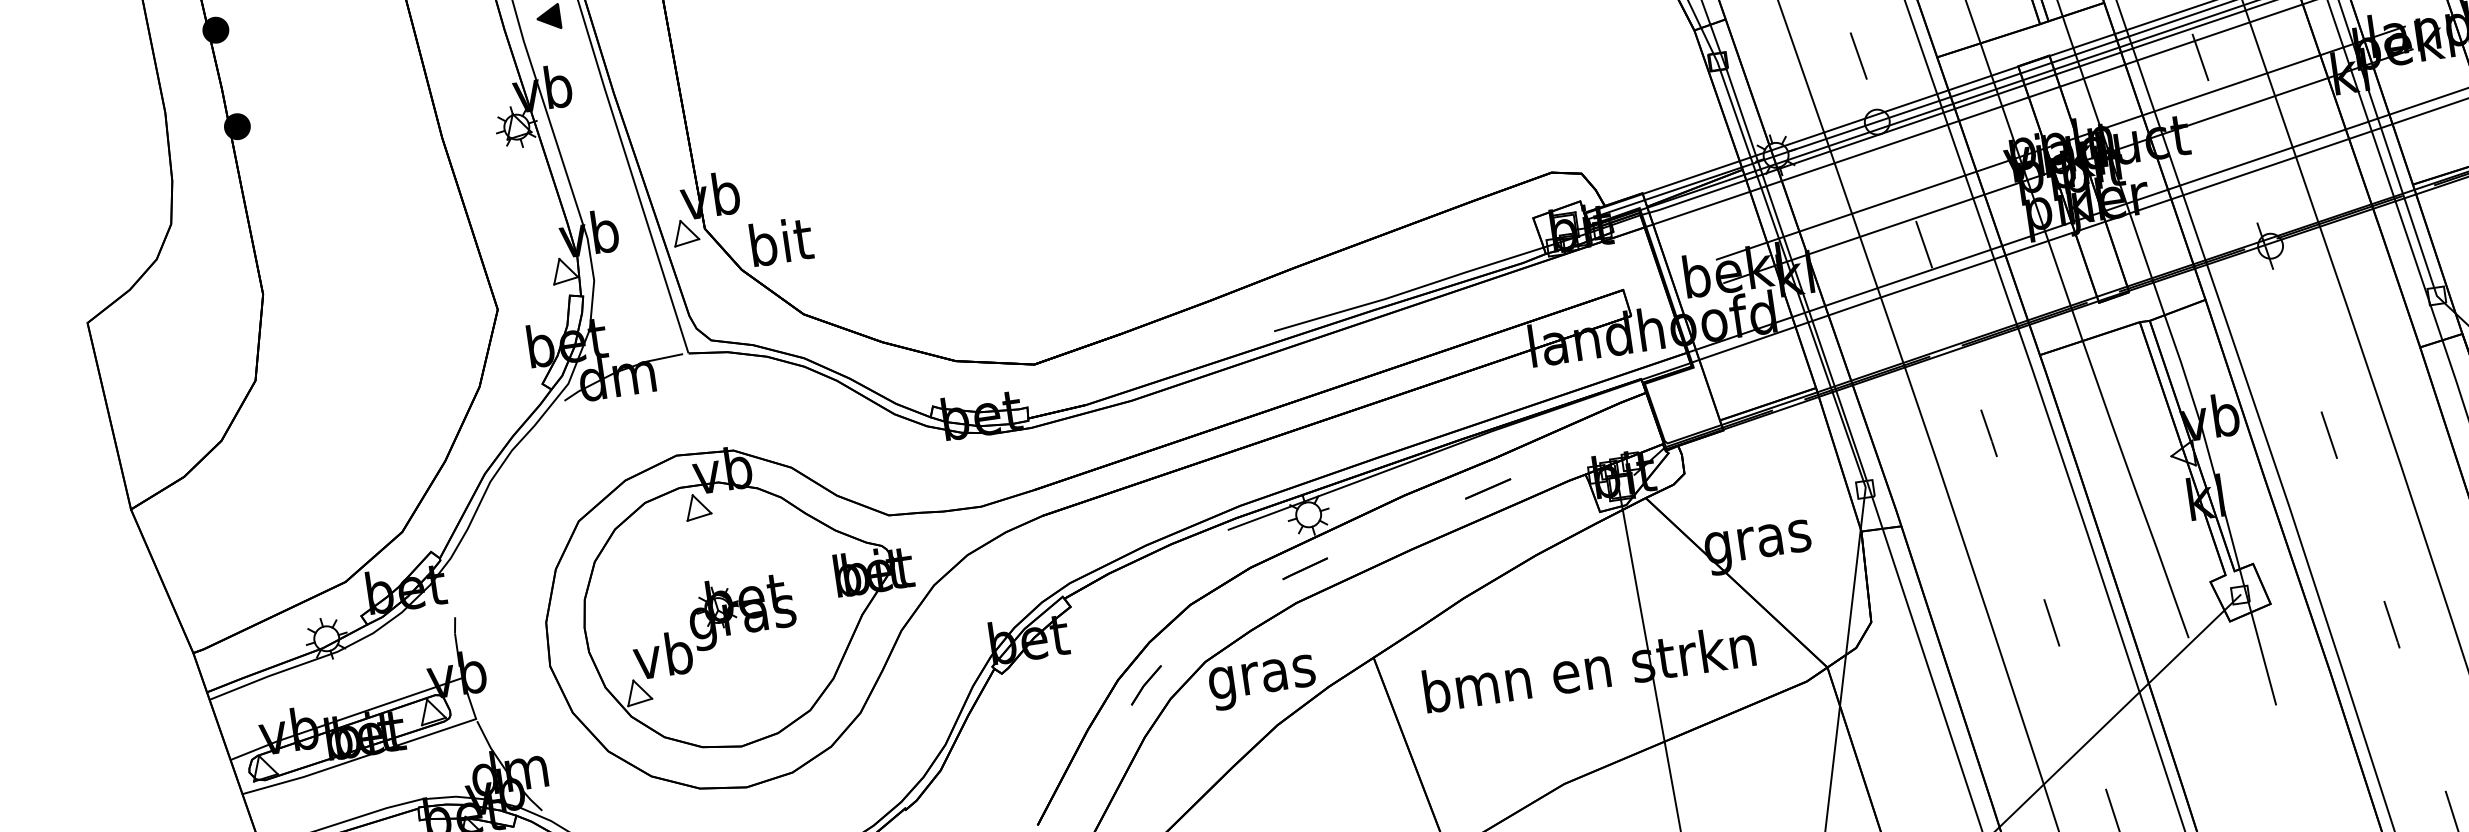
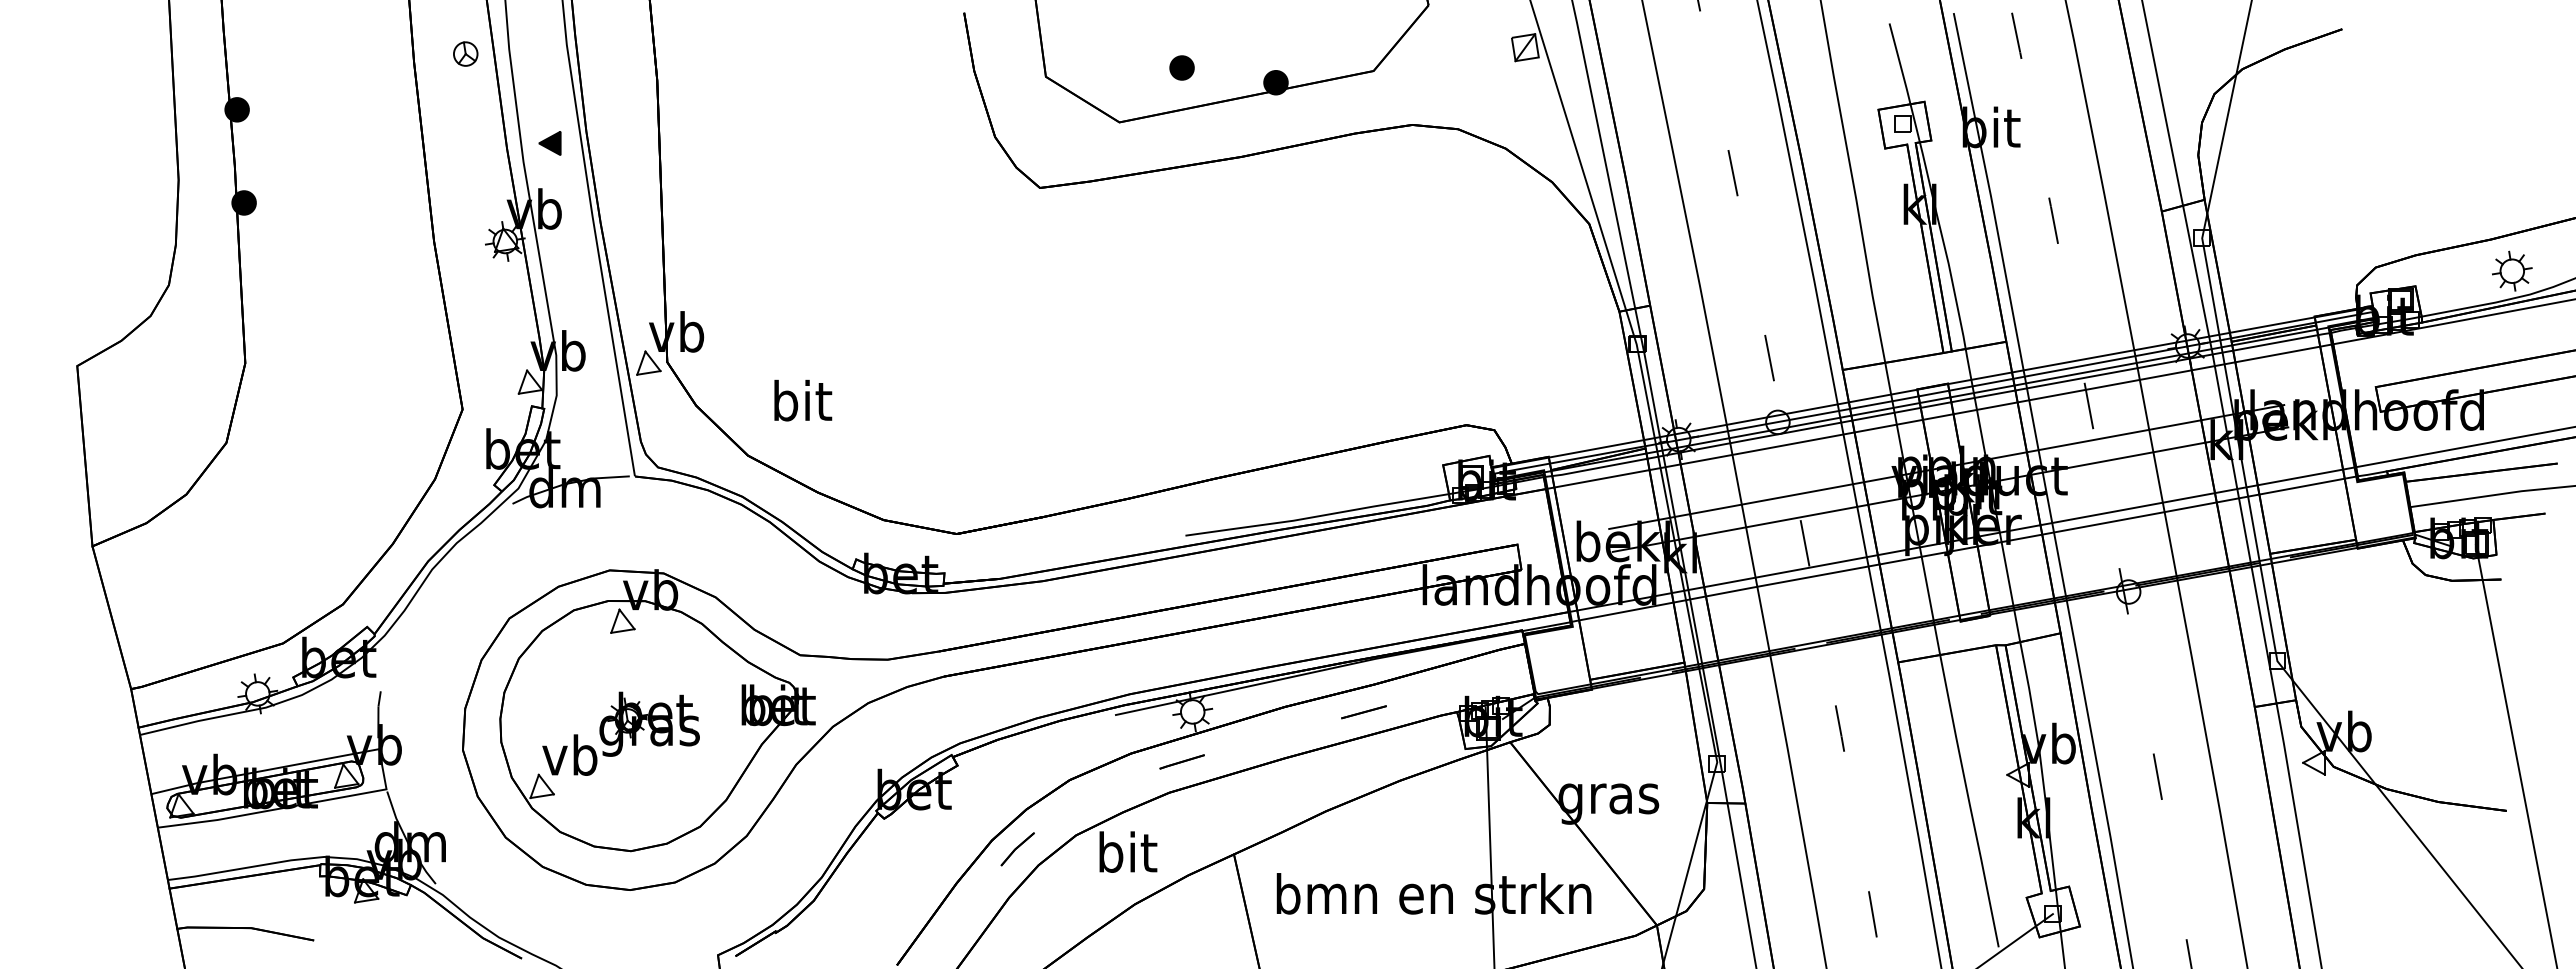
text: (781, 241) -> (803, 400), moved
text: (1261, 677) -> (1126, 857), gras -> bit

